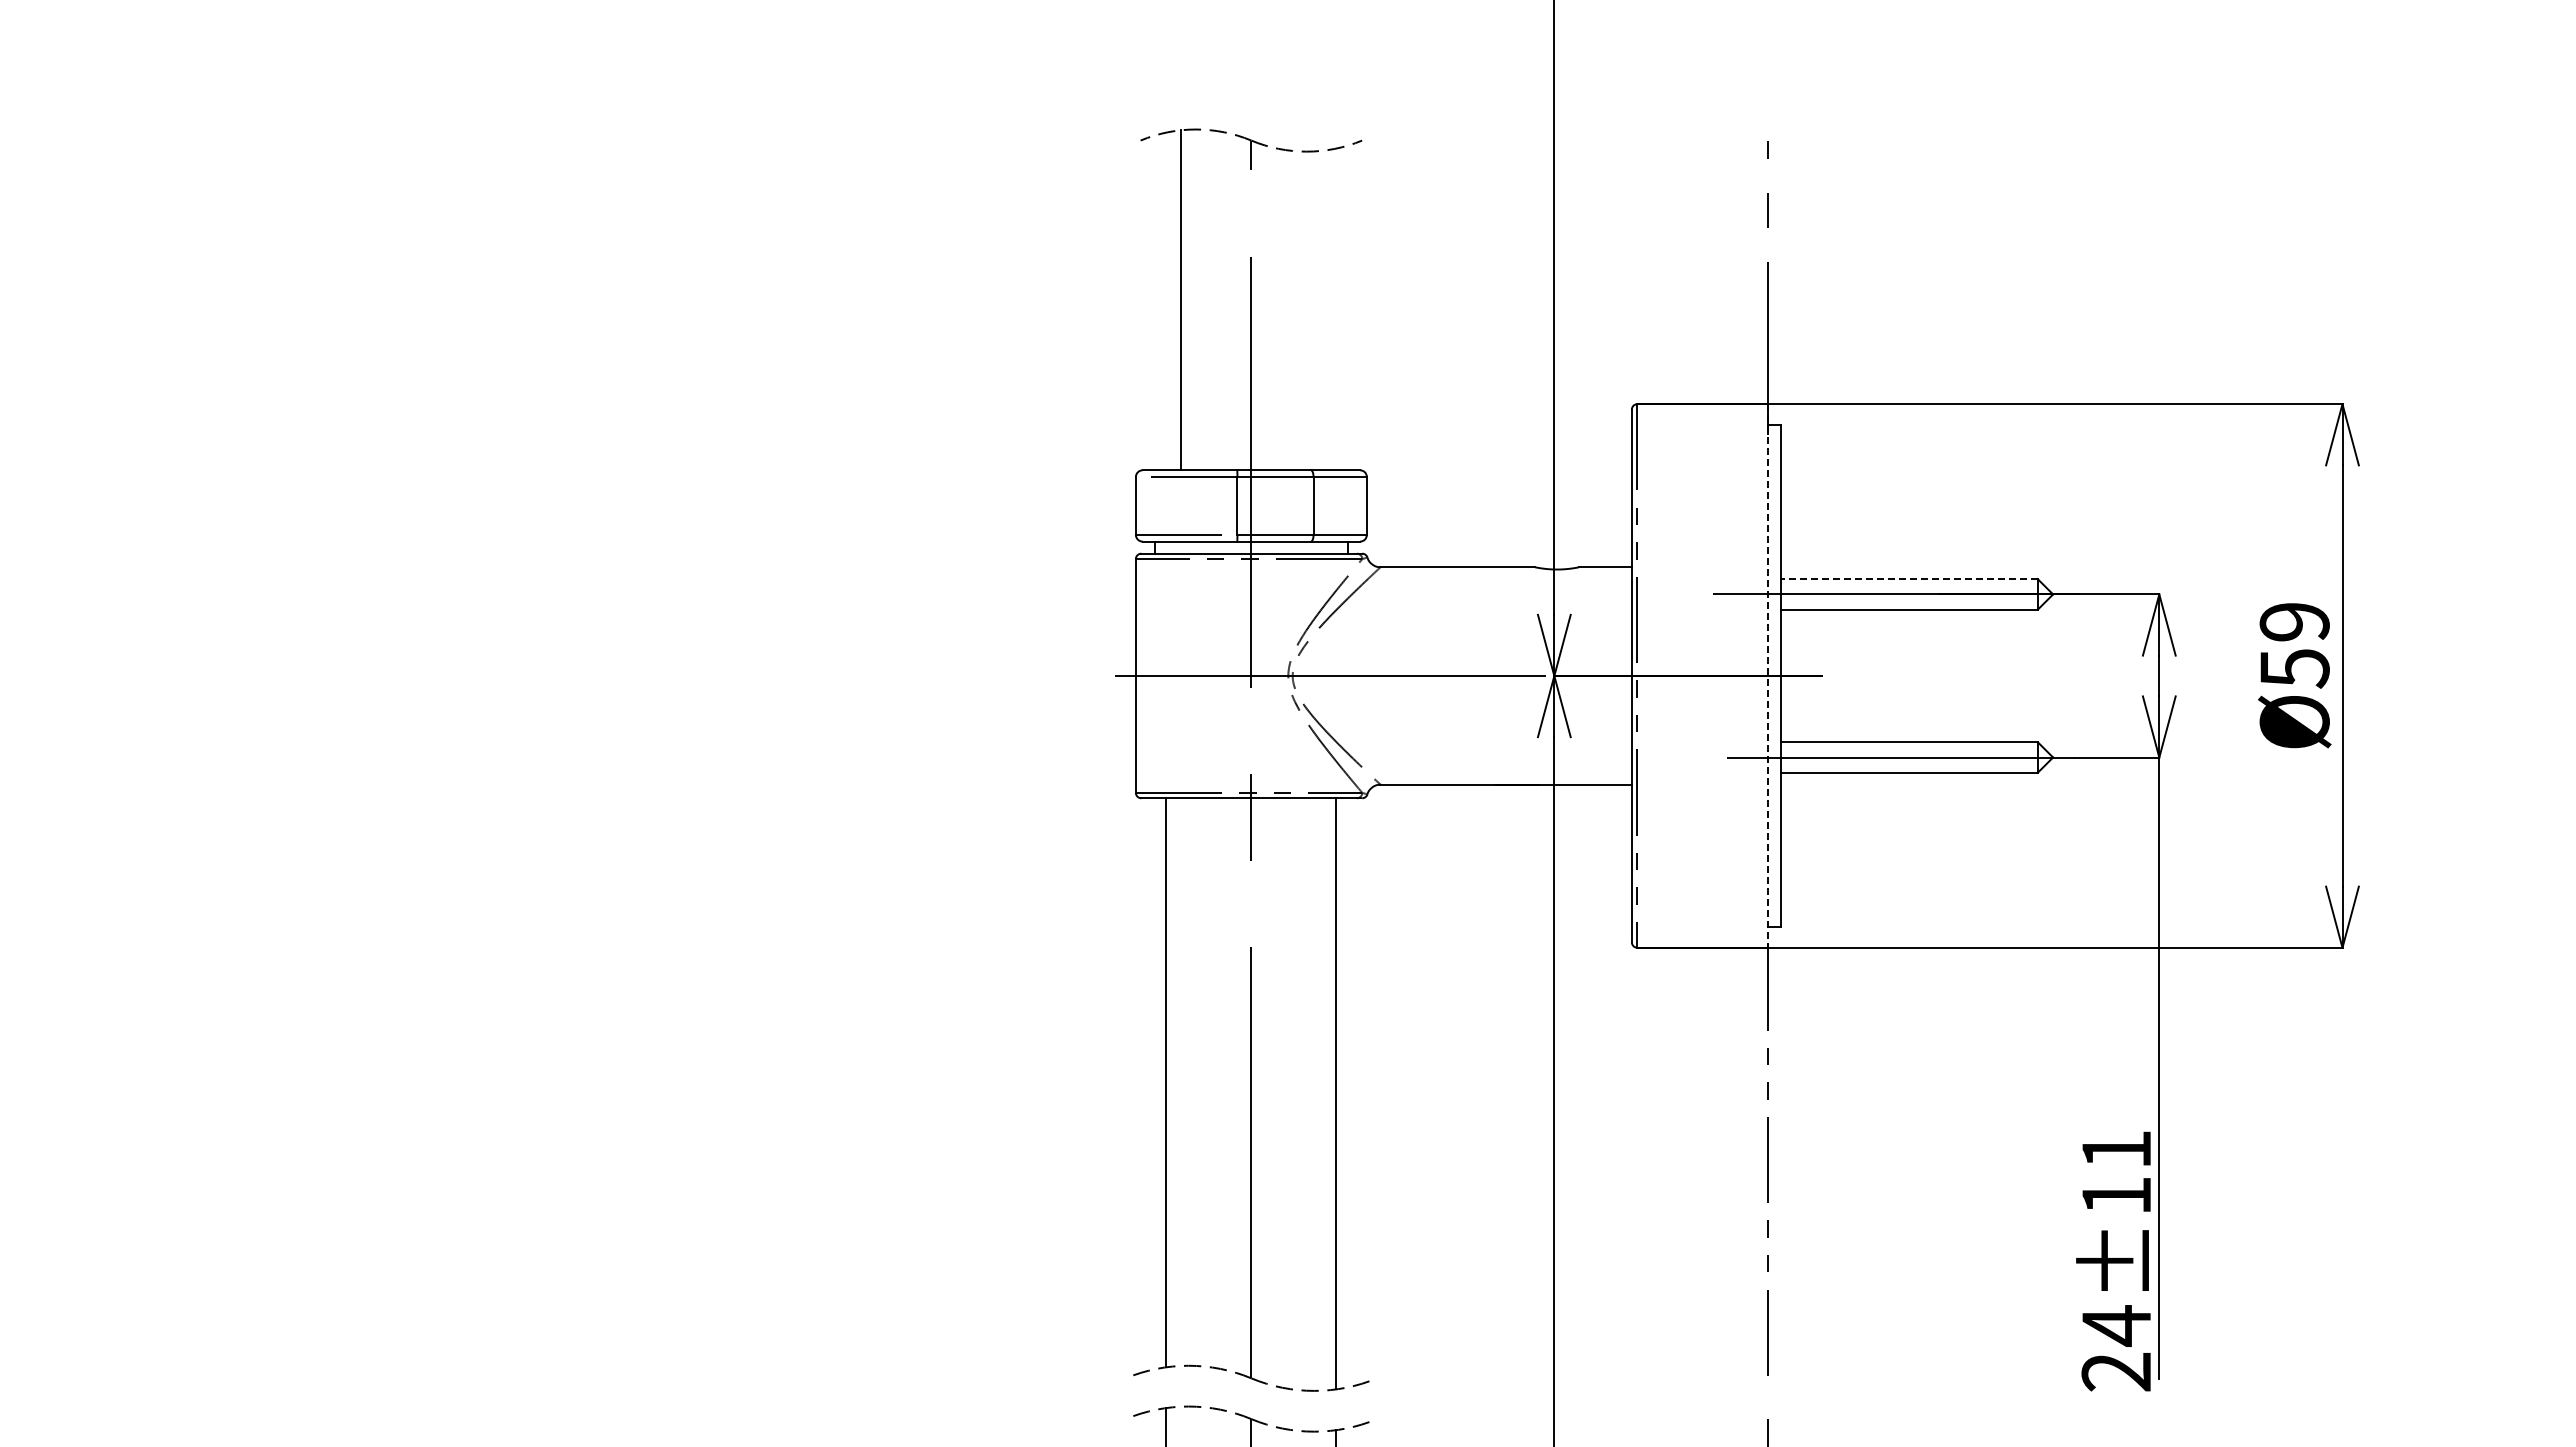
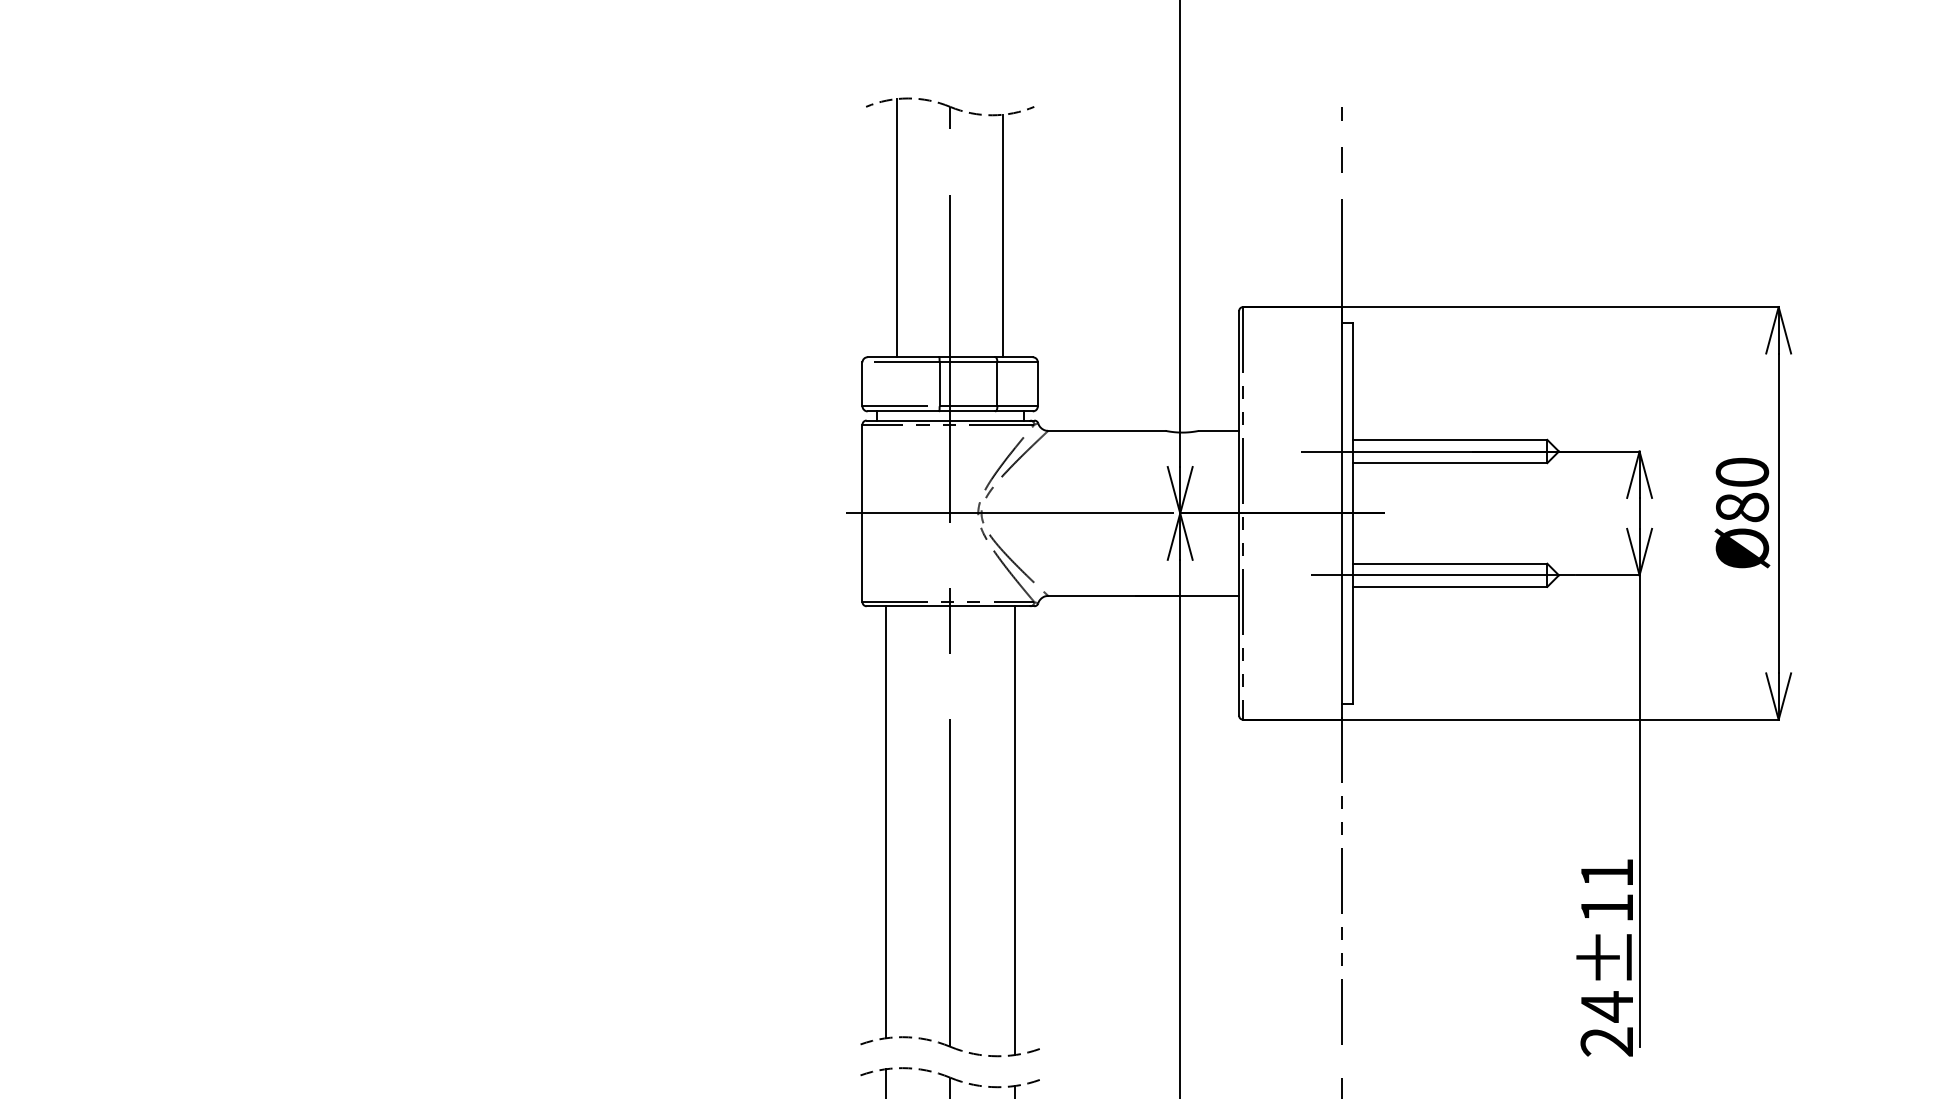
line: (1321, 310) -> (1003, 235), added
line: (1909, 579) -> (1449, 440), dashed -> solid
text: (2294, 645) -> (1742, 490), Ø59 -> Ø80
line: (1767, 675) -> (1342, 513), dashed -> solid

